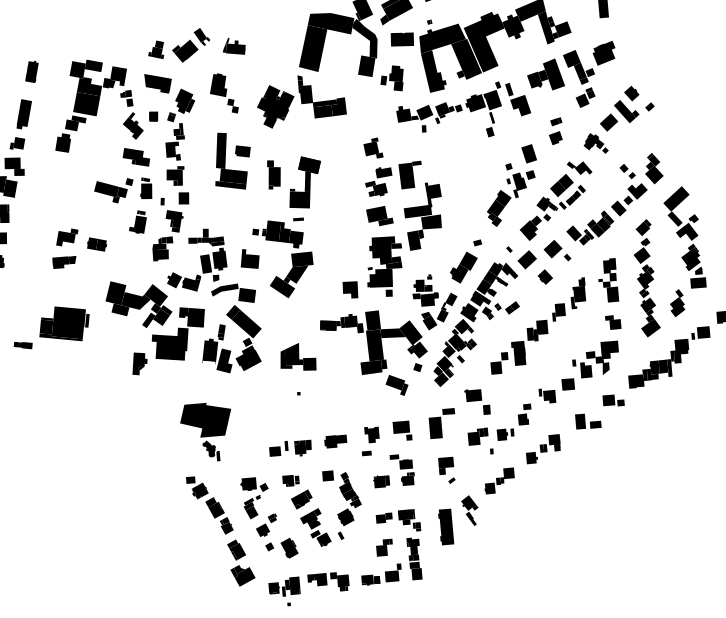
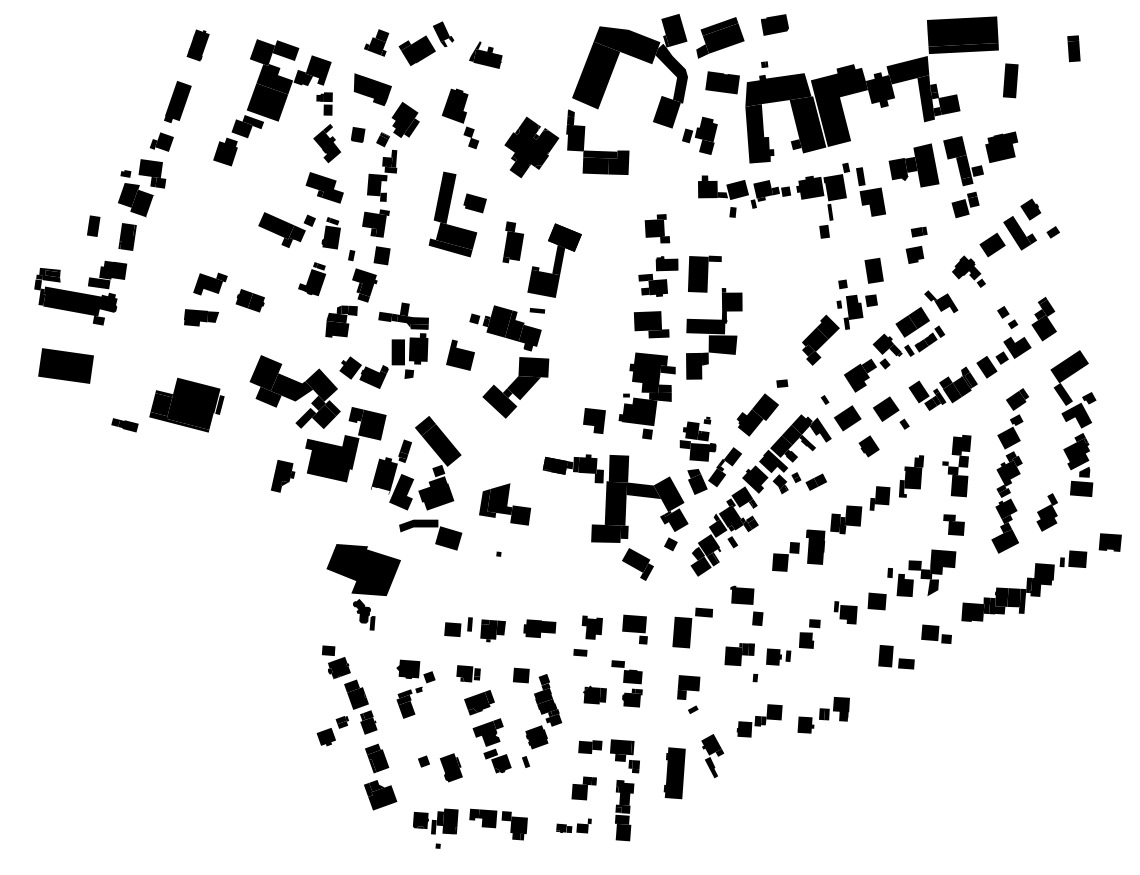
part: (233, 289) -> (430, 527), moved
part: (543, 449) -> (823, 715), moved
part: (266, 525) -> (332, 731), moved
part: (381, 574) -> (573, 825), size x0.6

